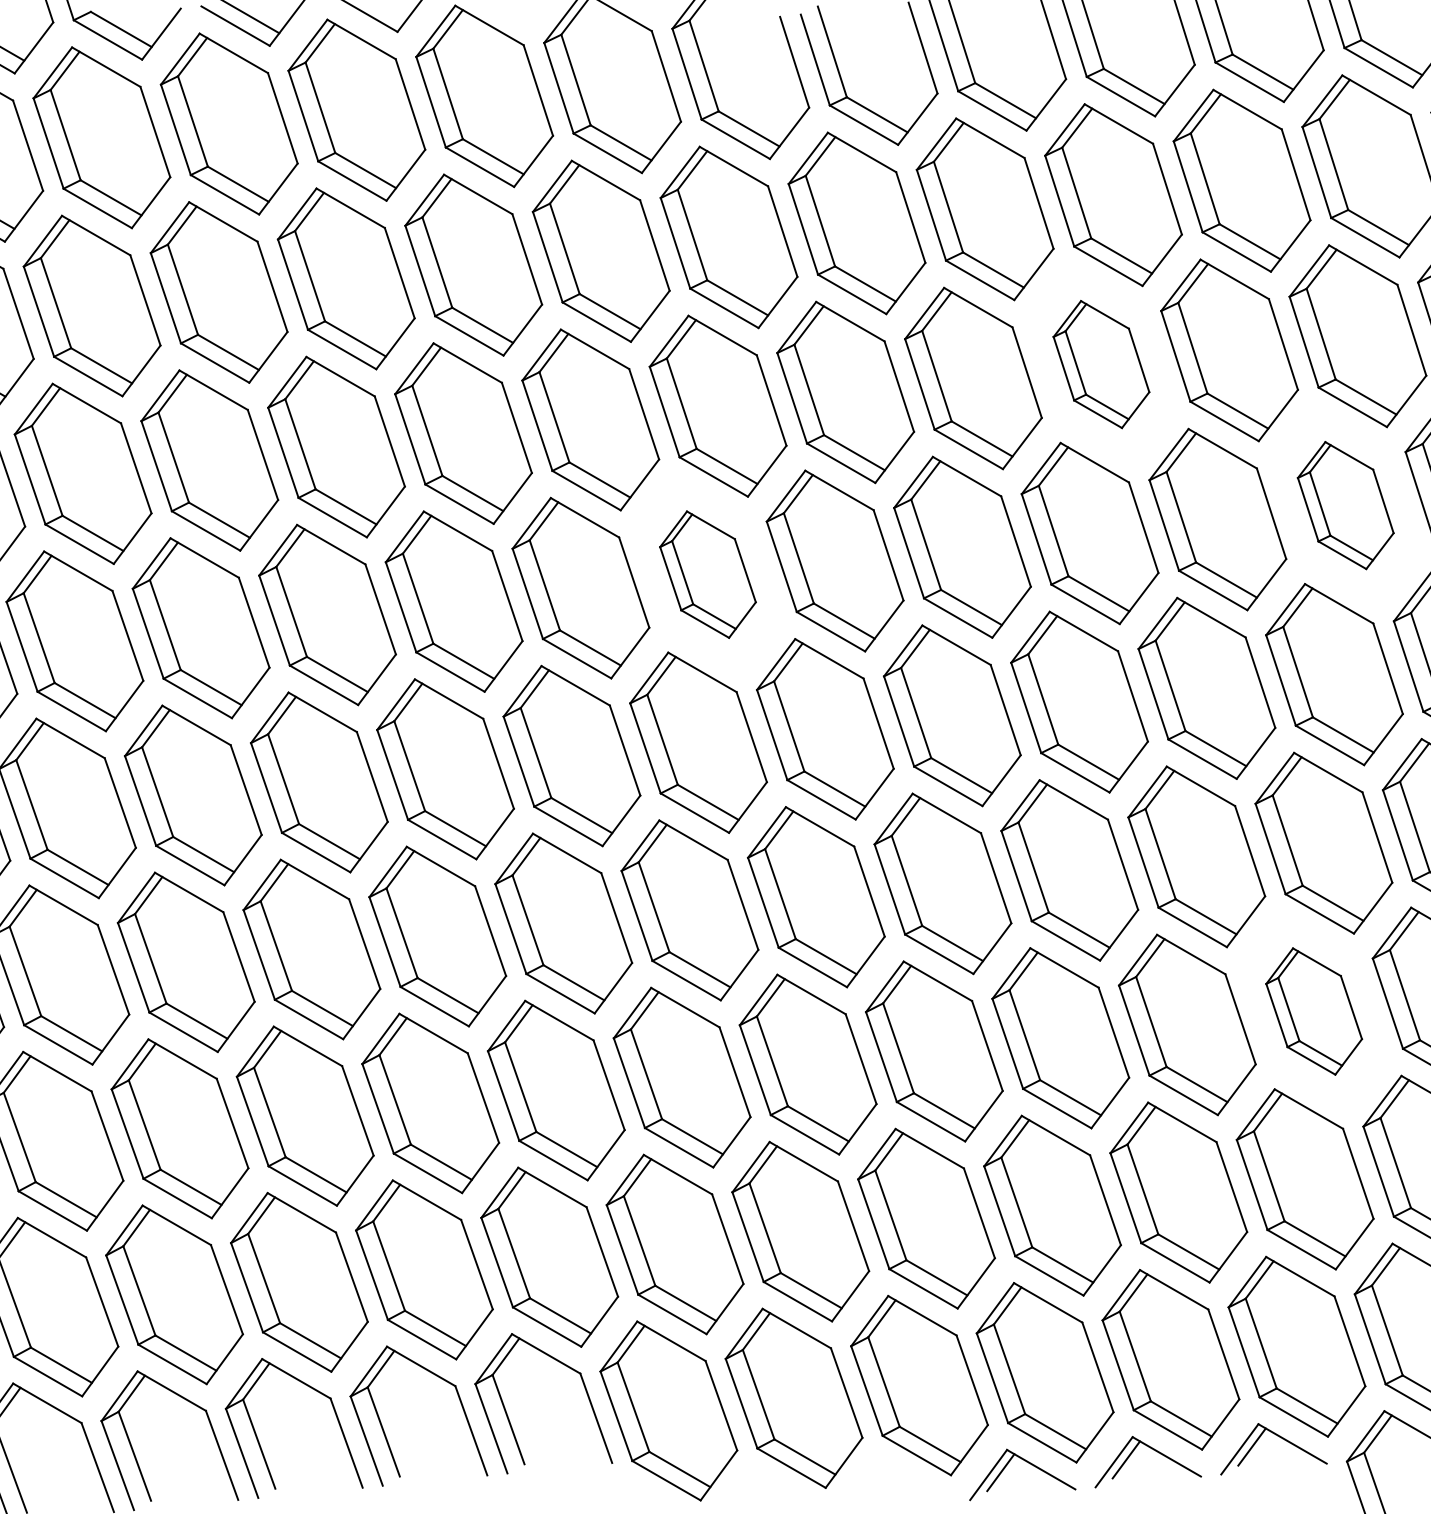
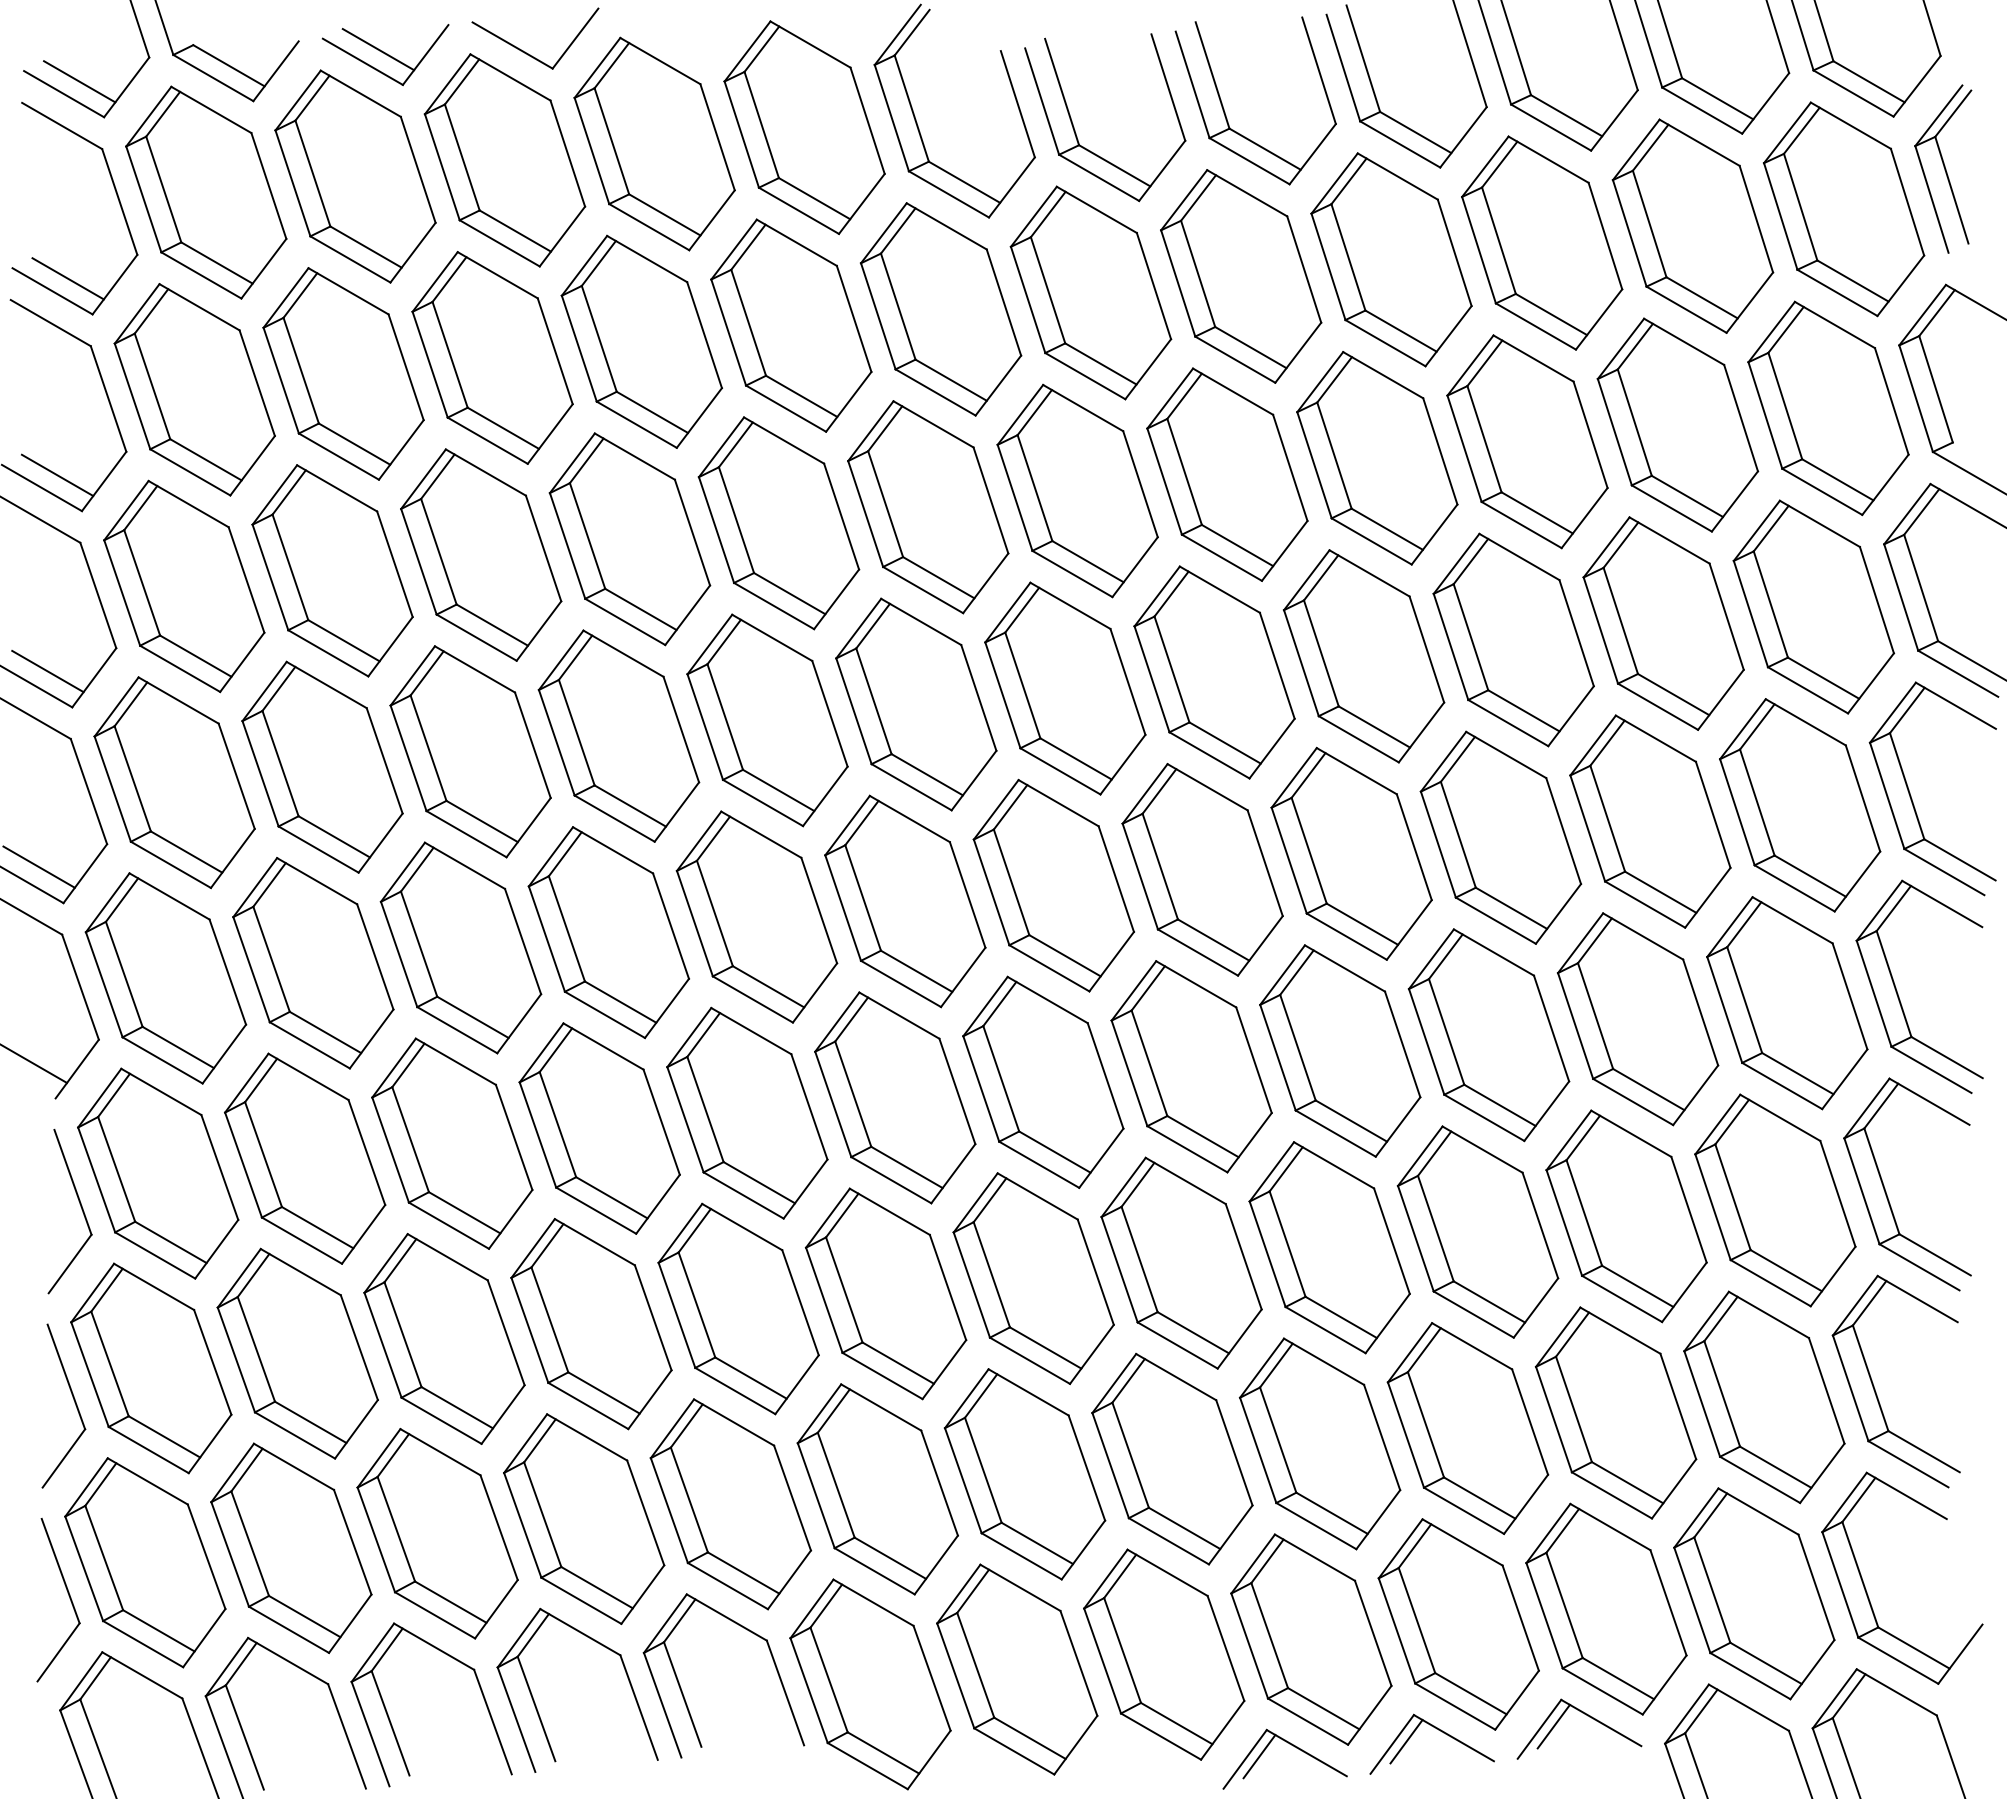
part: (1101, 364) -> (1377, 458), size x1.43
part: (1345, 505) -> (1663, 623), size x1.43
part: (708, 574) -> (916, 704), size x1.43
part: (1314, 1011) -> (1626, 1216), size x1.43

